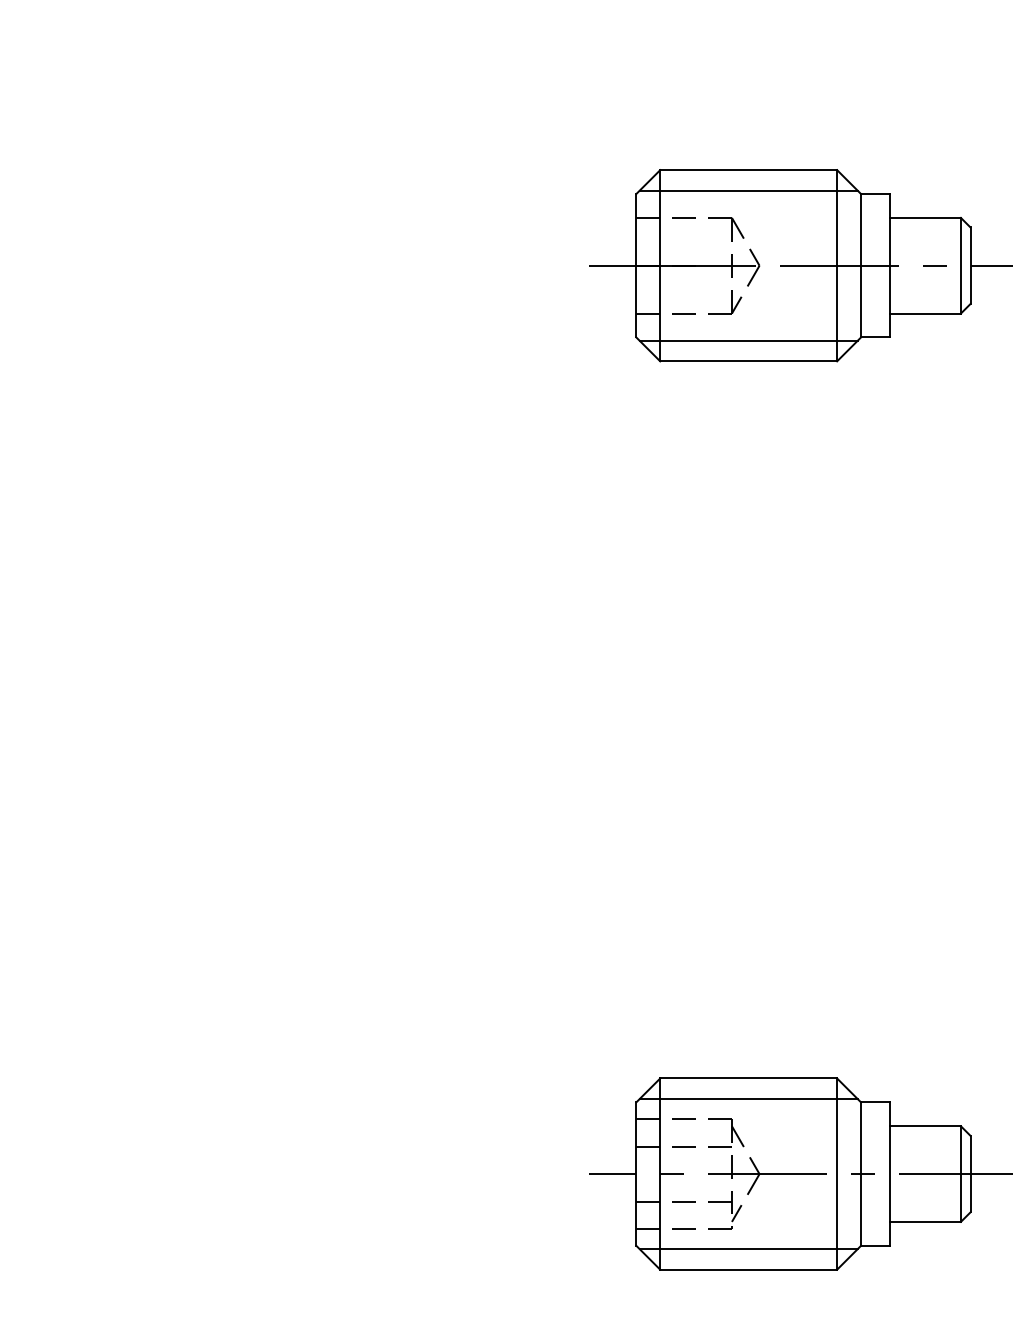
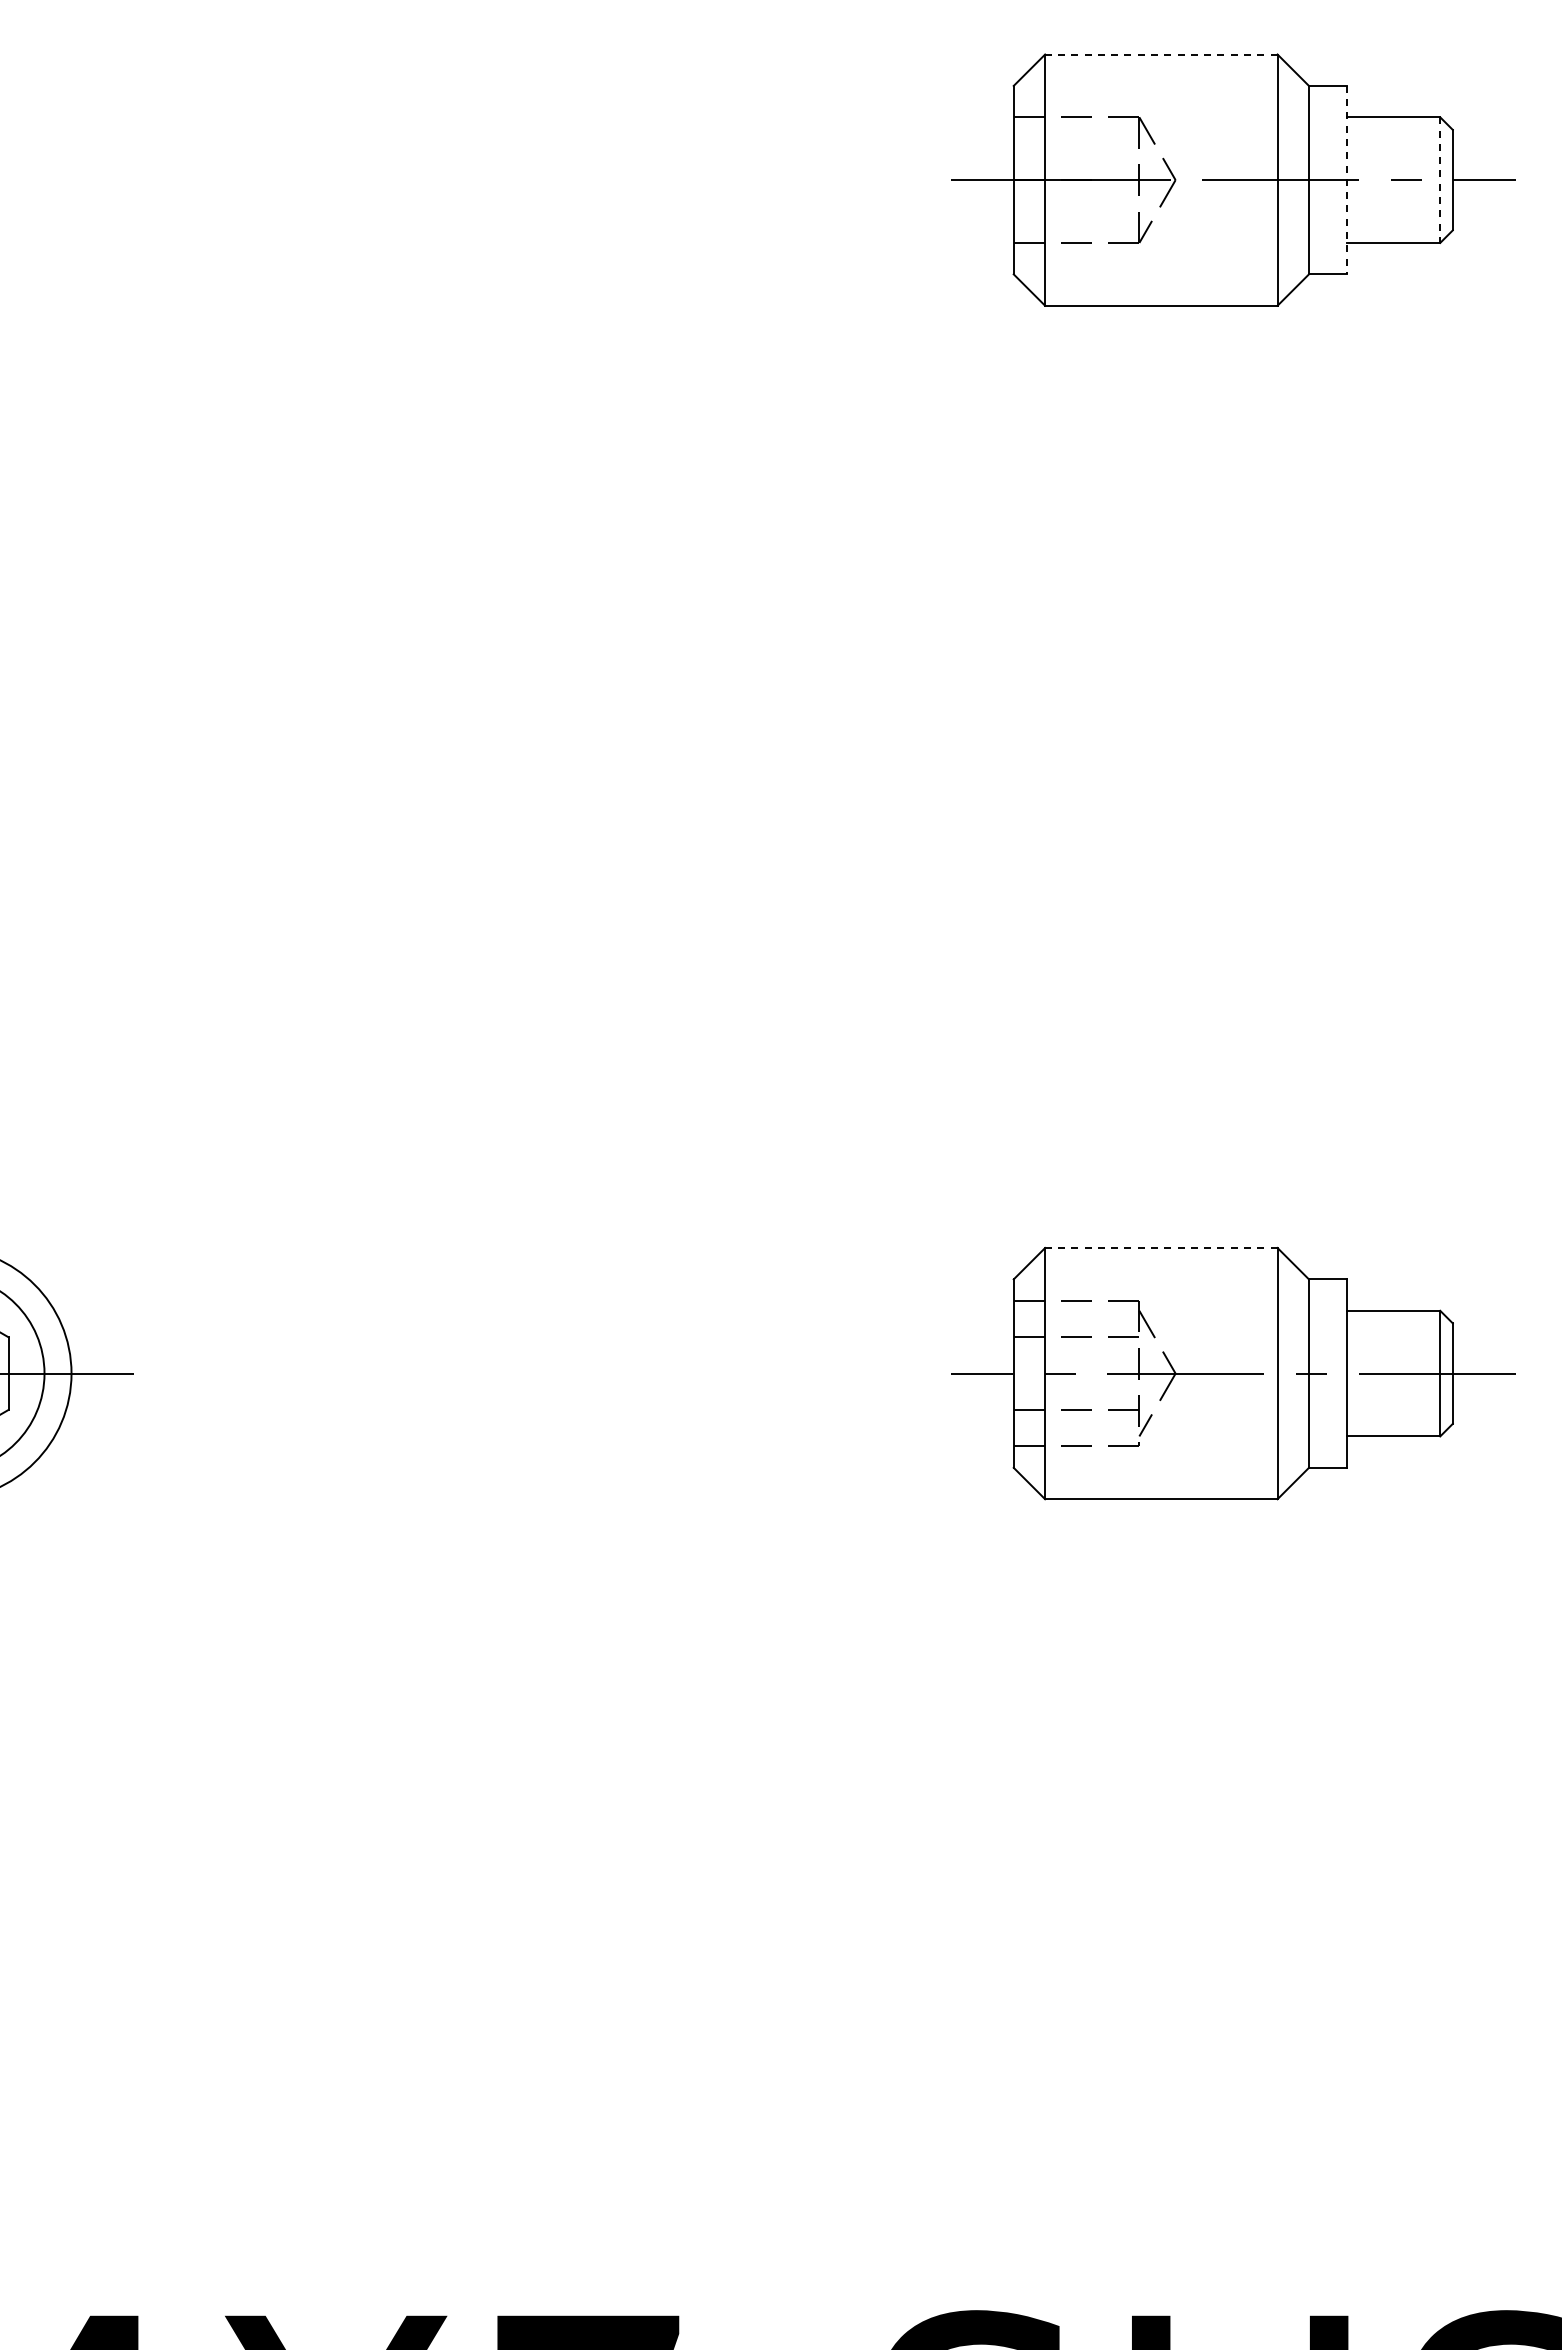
line: (748, 170) -> (1160, 54), solid -> dashed
line: (748, 190) -> (1161, 81), removed
line: (889, 266) -> (1346, 180), solid -> dashed
line: (961, 266) -> (1440, 180), solid -> dashed
line: (748, 340) -> (1161, 278), removed
line: (748, 1078) -> (1160, 1247), solid -> dashed
line: (748, 1099) -> (1161, 1275), removed
line: (748, 1249) -> (1161, 1472), removed

